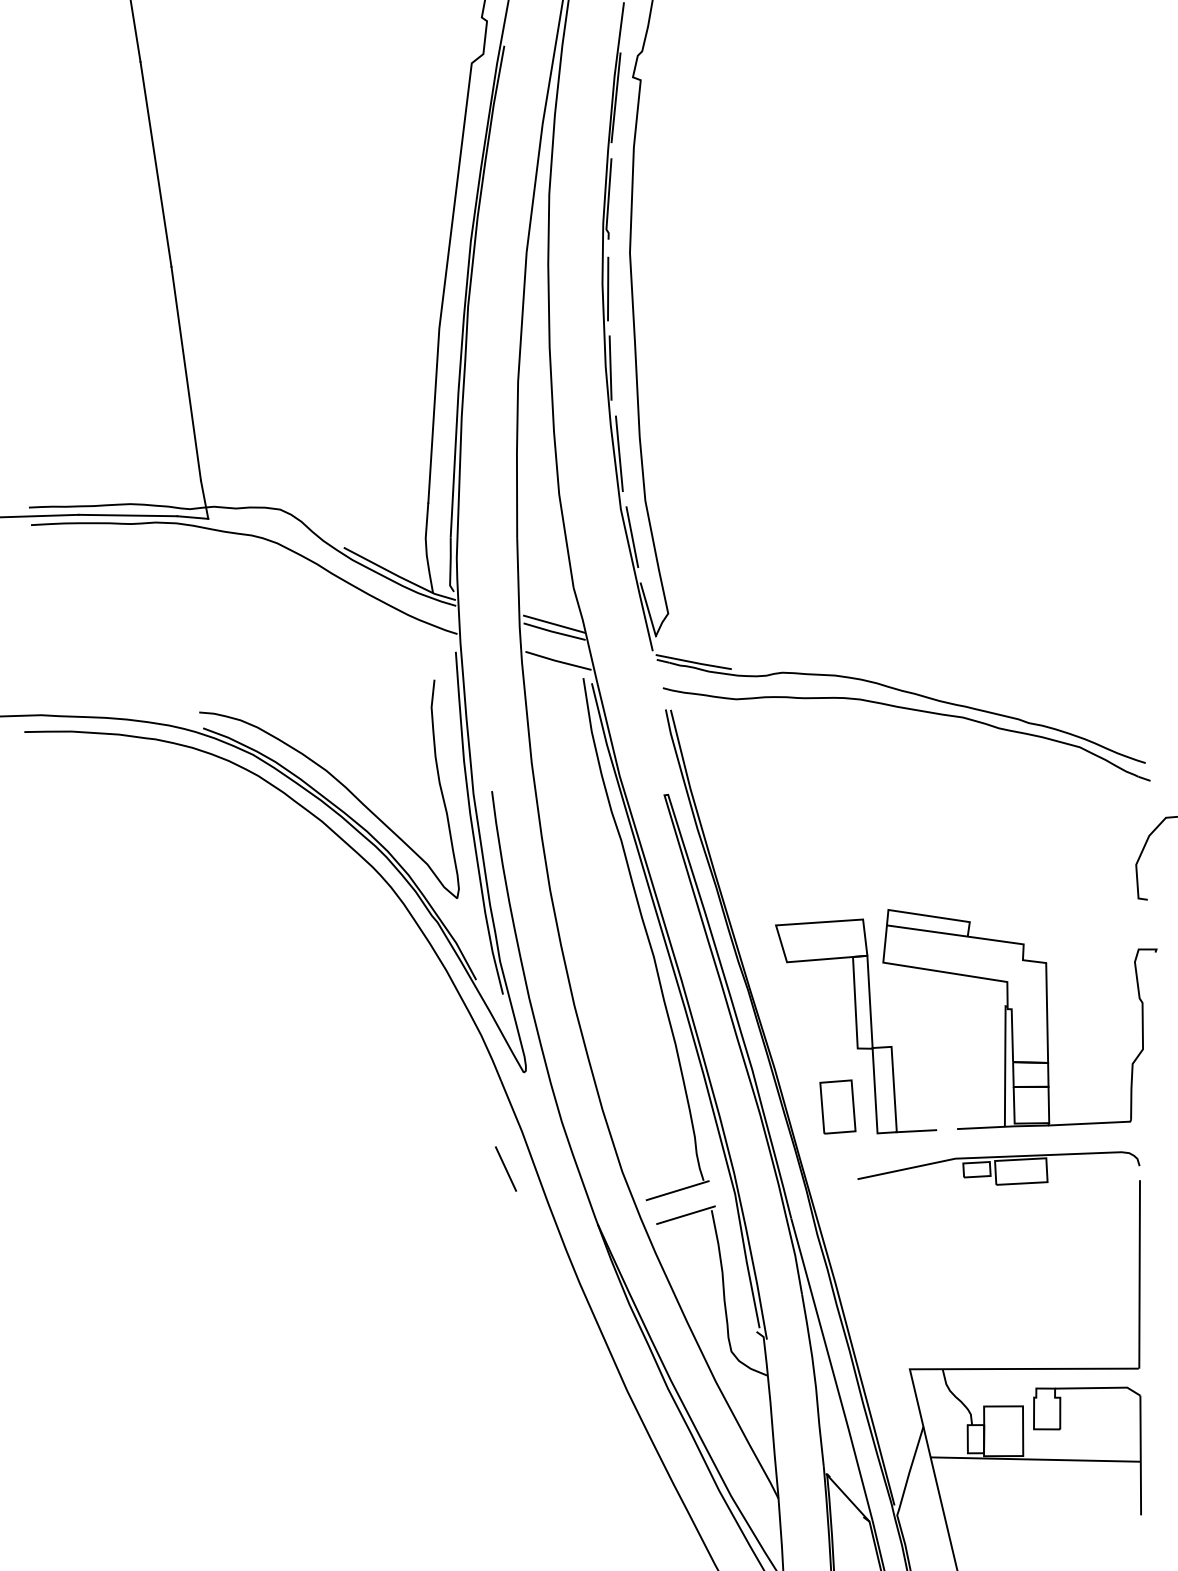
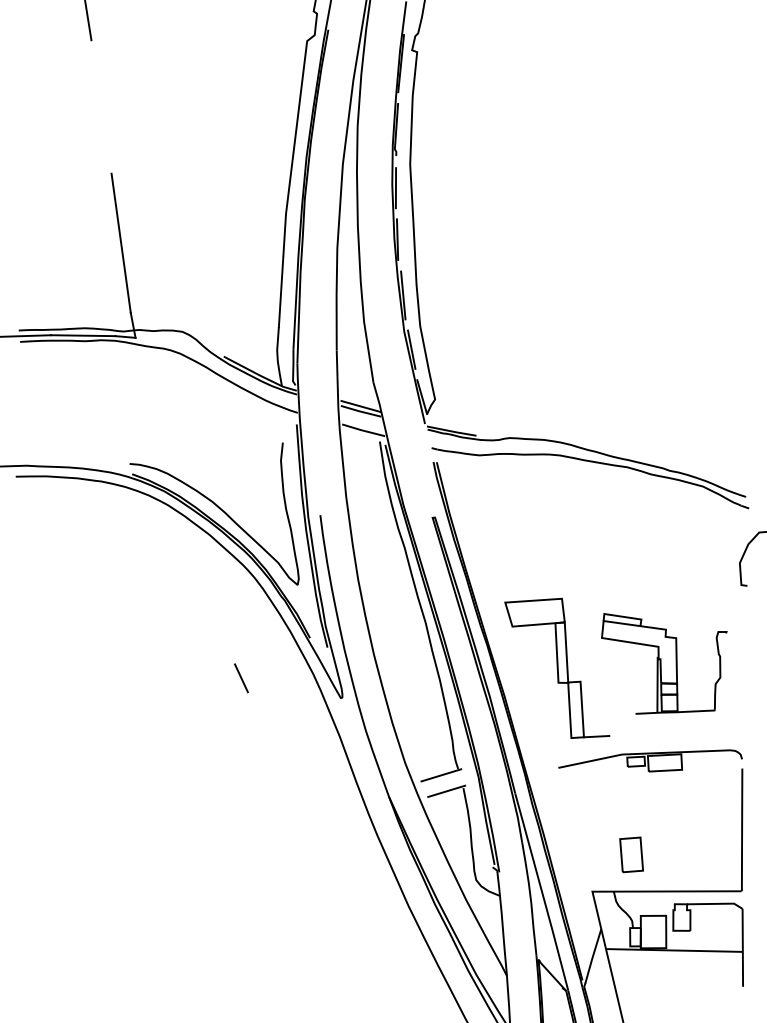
line: (155, 163) -> (101, 106), removed
part: (1020, 1018) -> (664, 663), size x0.7
part: (837, 1106) -> (631, 854), moved
line: (506, 1169) -> (241, 678), moved

